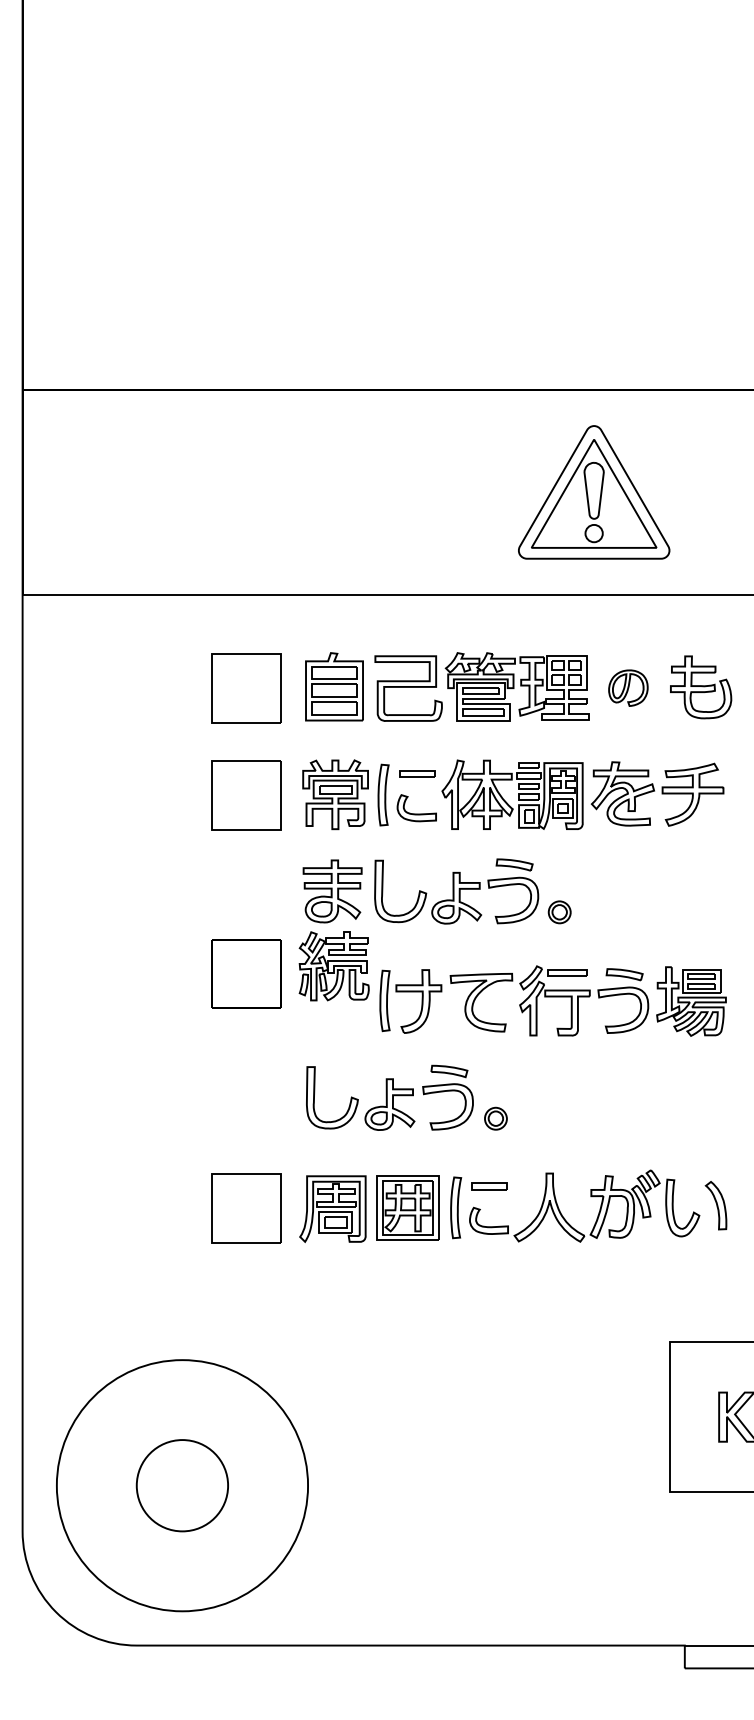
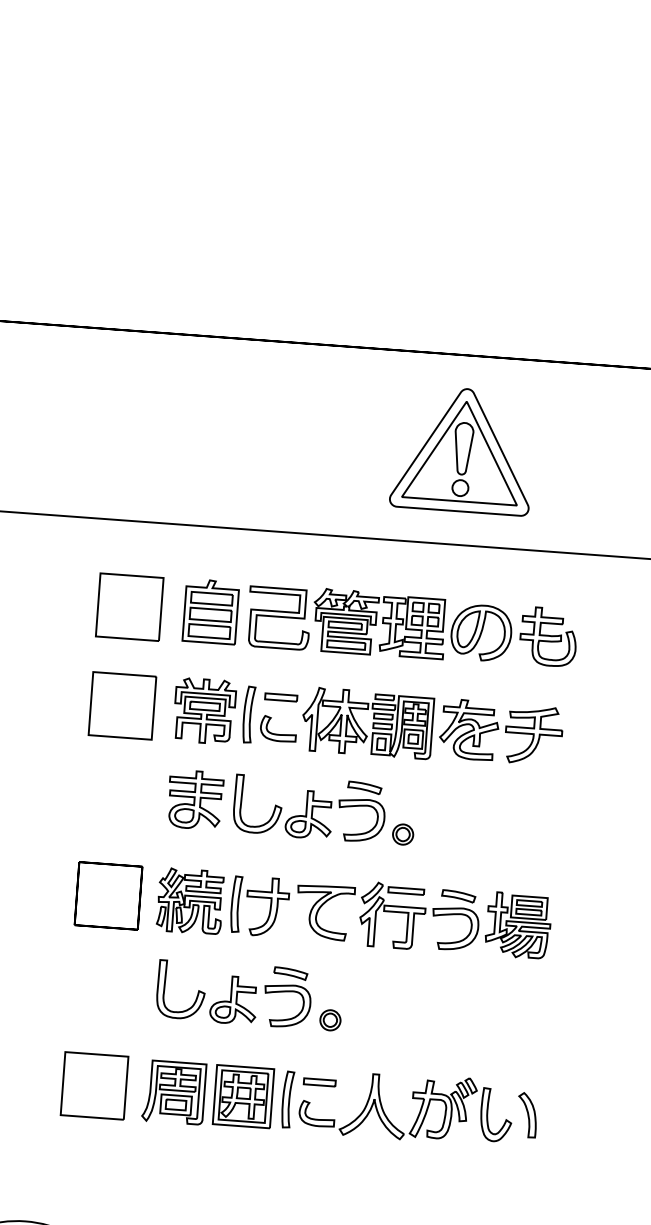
part: (628, 687) -> (481, 632), size x1.67
part: (333, 966) -> (189, 901), moved
part: (246, 973) -> (108, 895), moved

